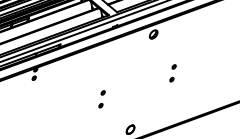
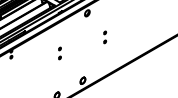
part: (101, 99) -> (59, 53), moved

